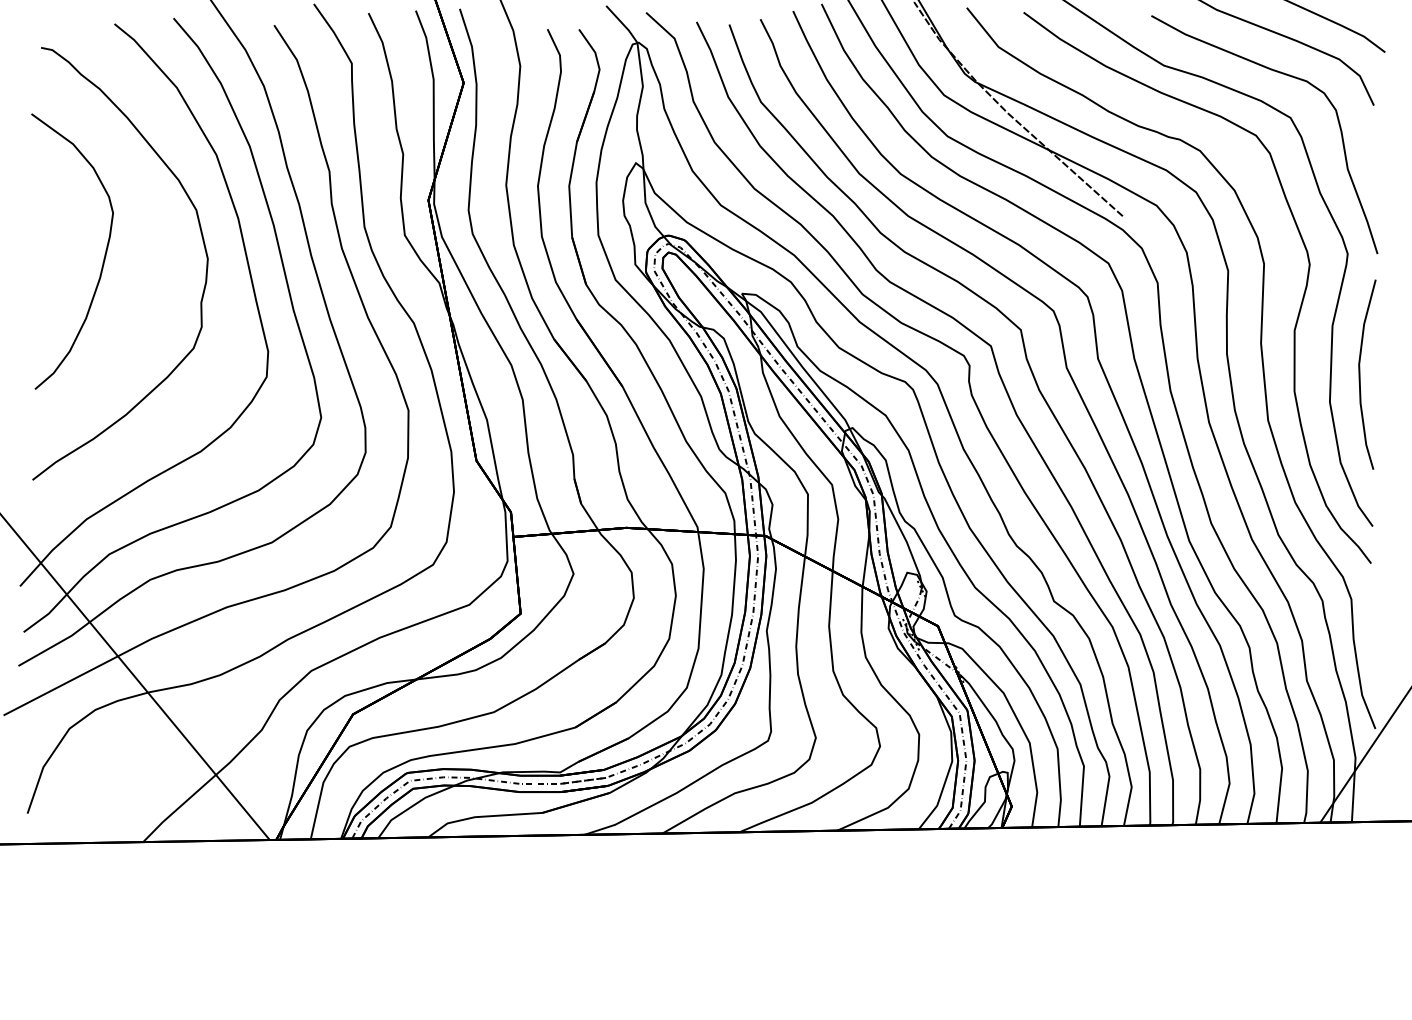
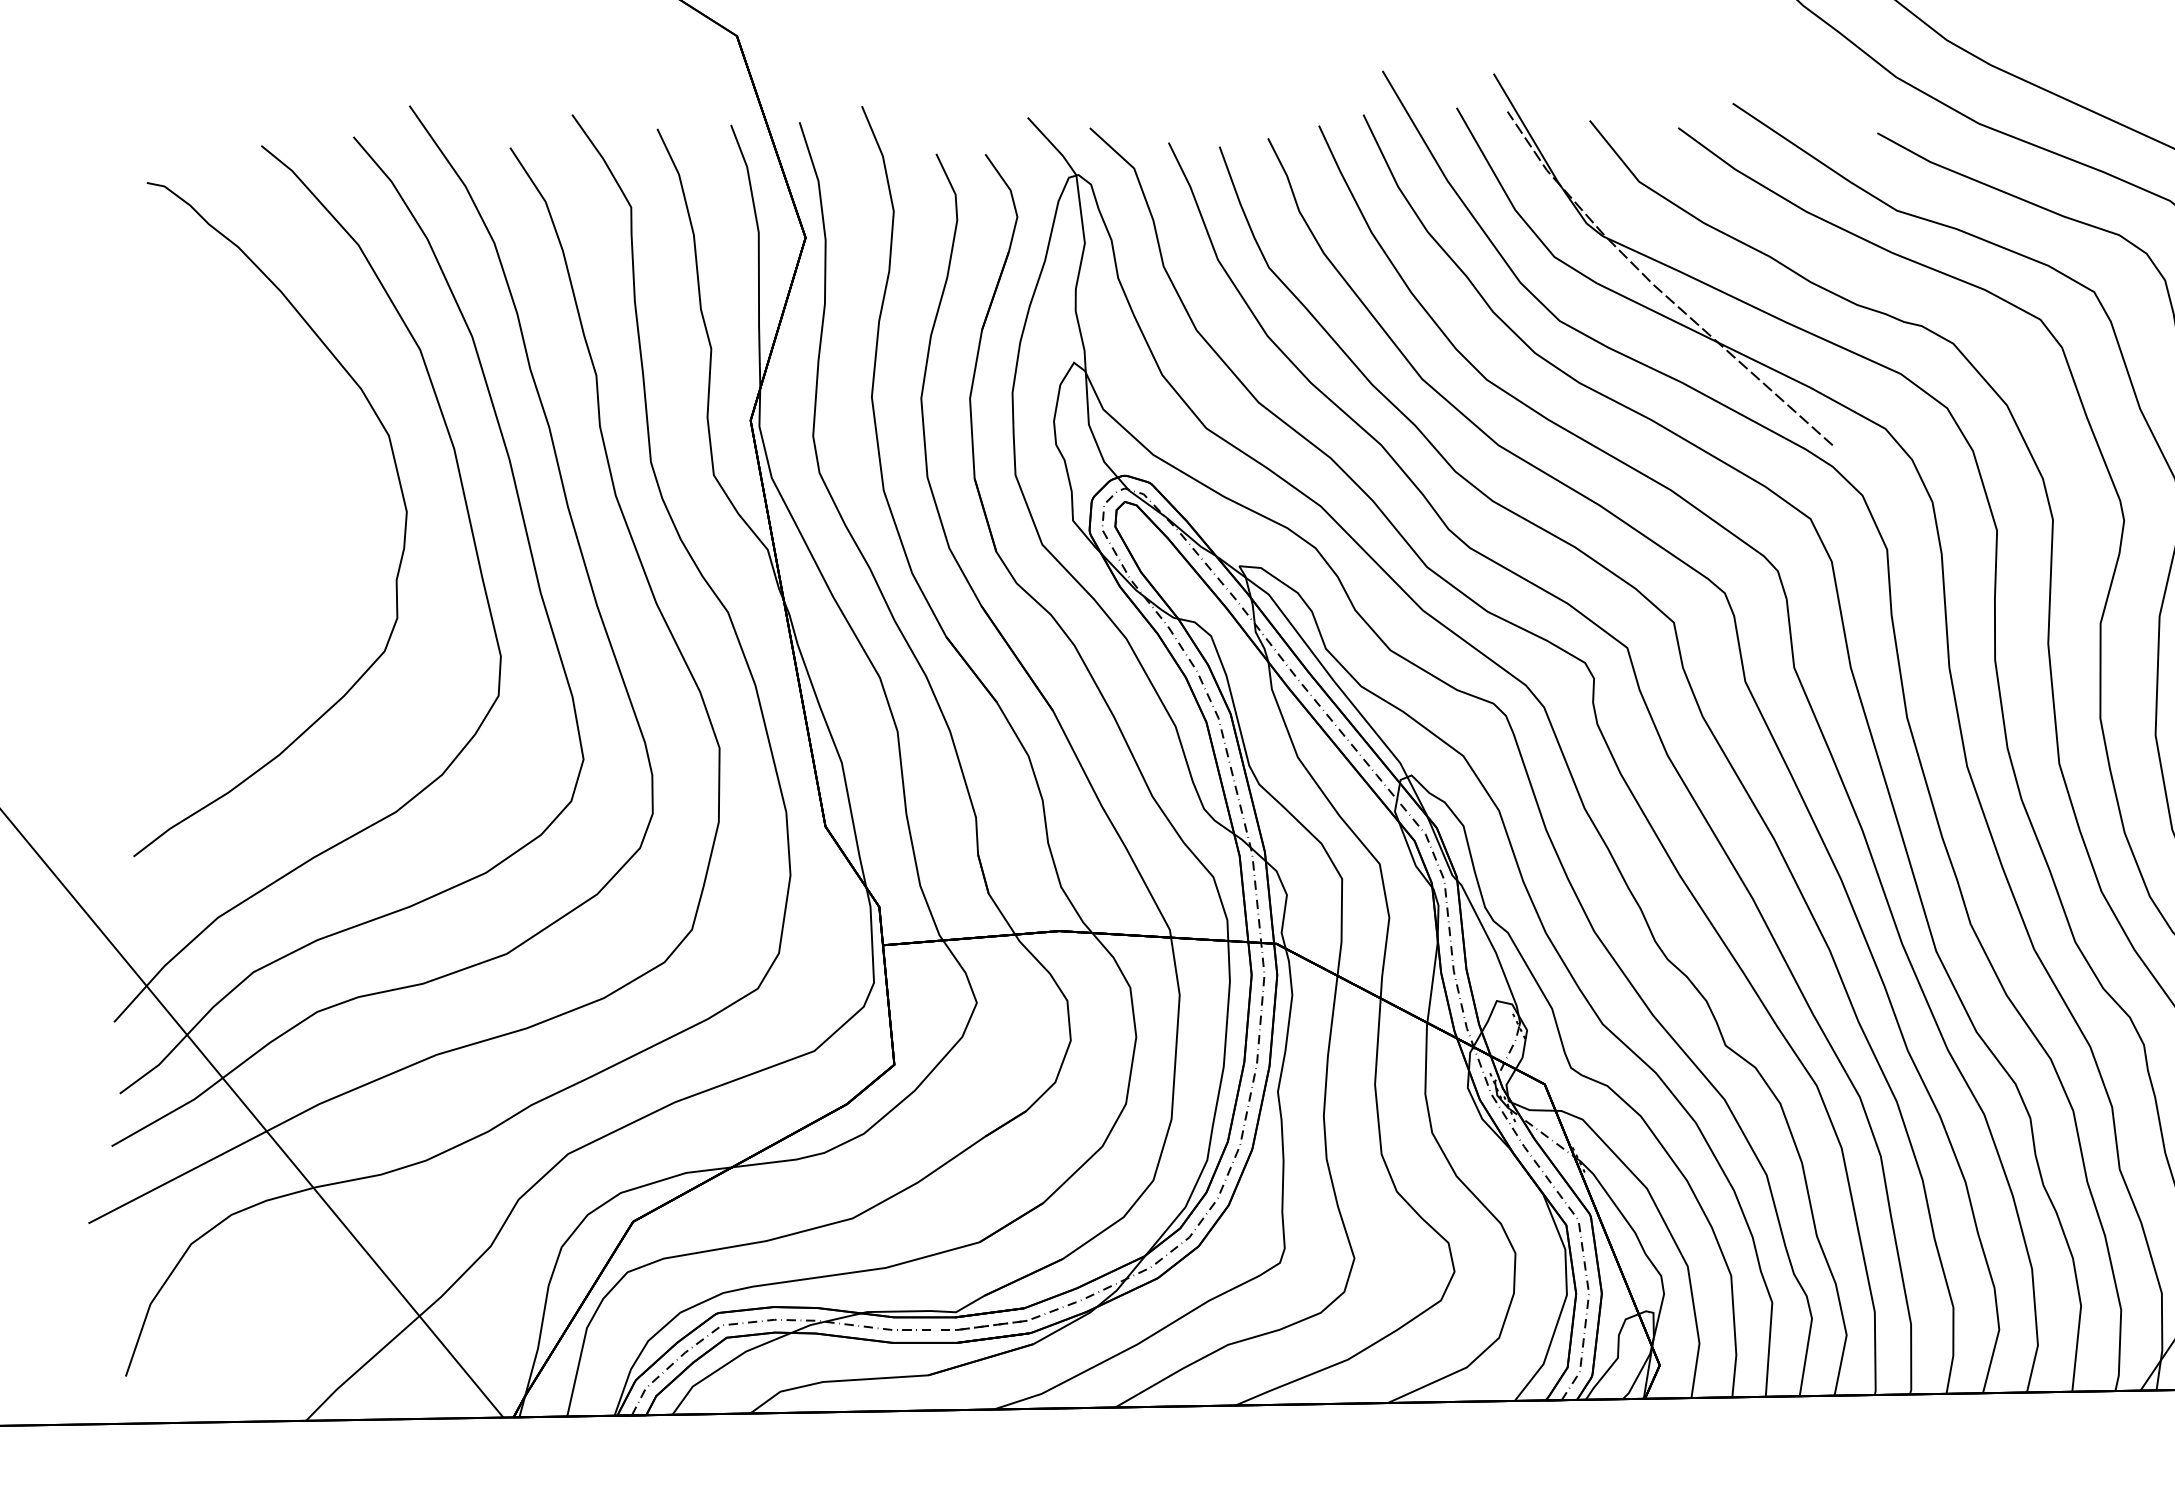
curve: (103, 258) -> (244, 511), removed

